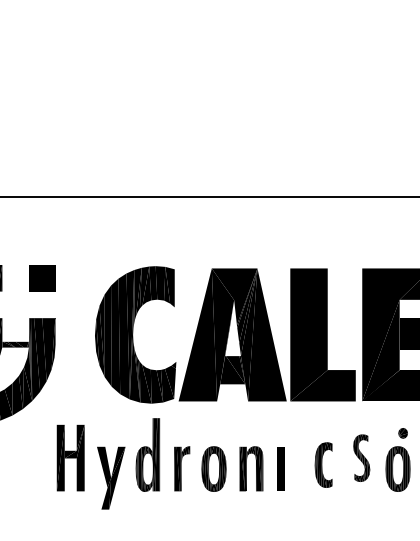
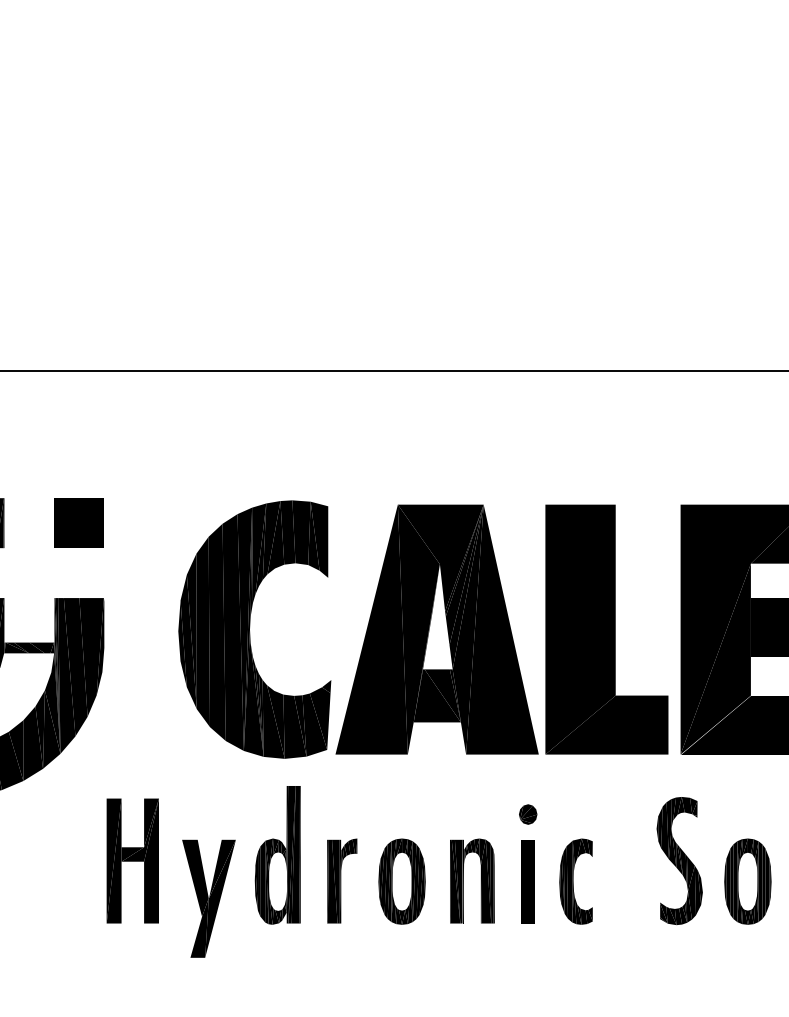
part: (402, 433) -> (526, 814), moved
part: (361, 458) -> (679, 861), size x1.43
part: (323, 464) -> (575, 880), moved

